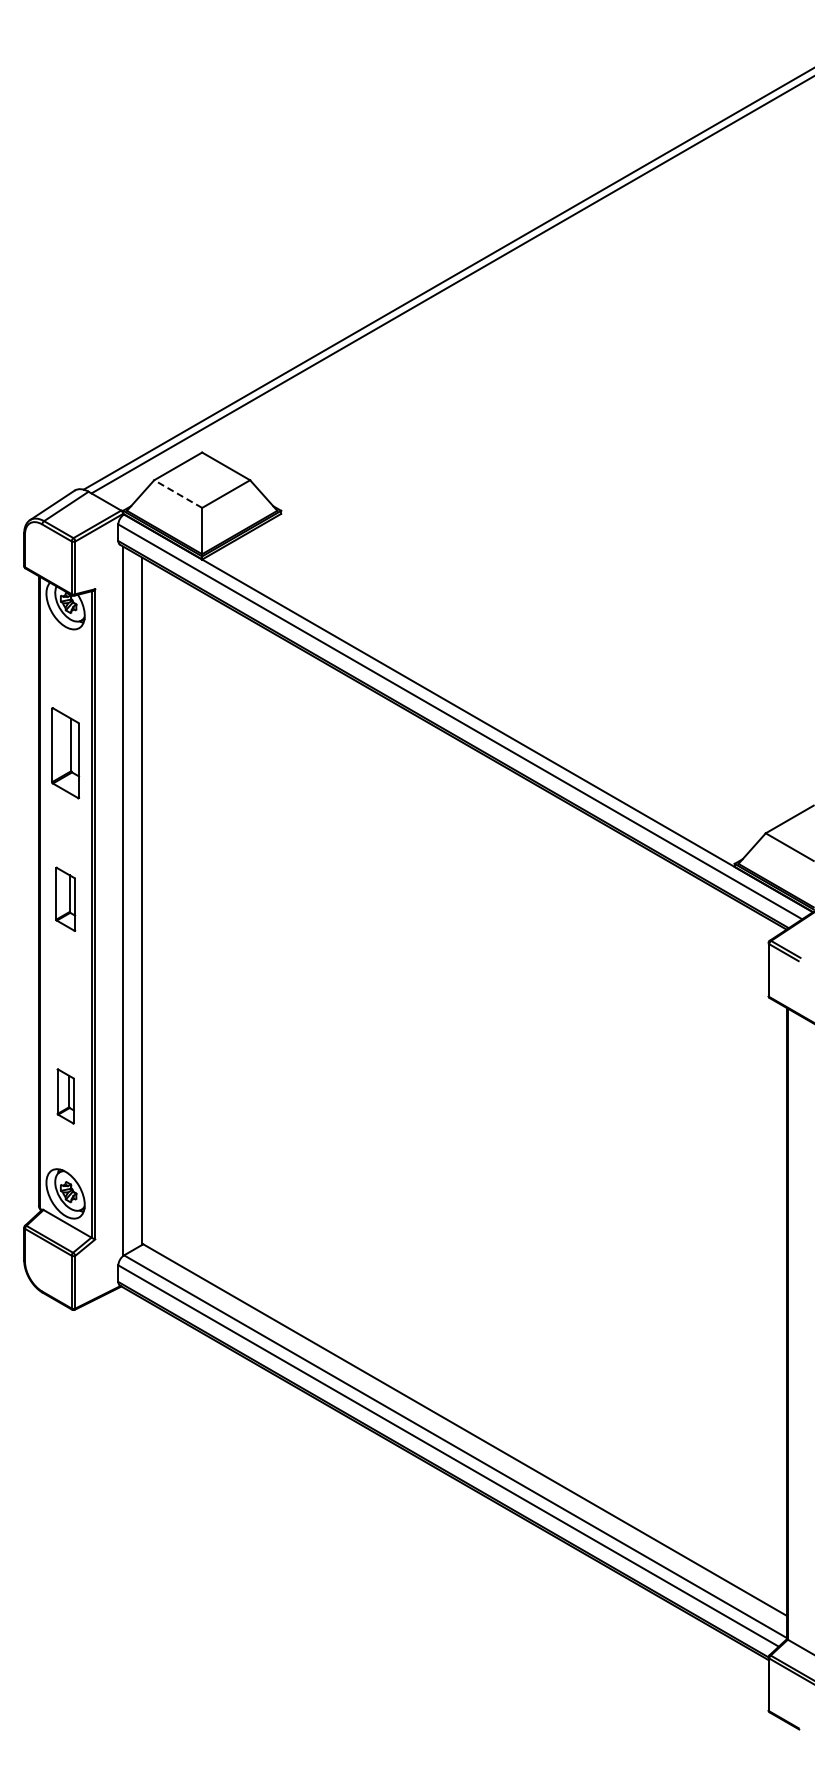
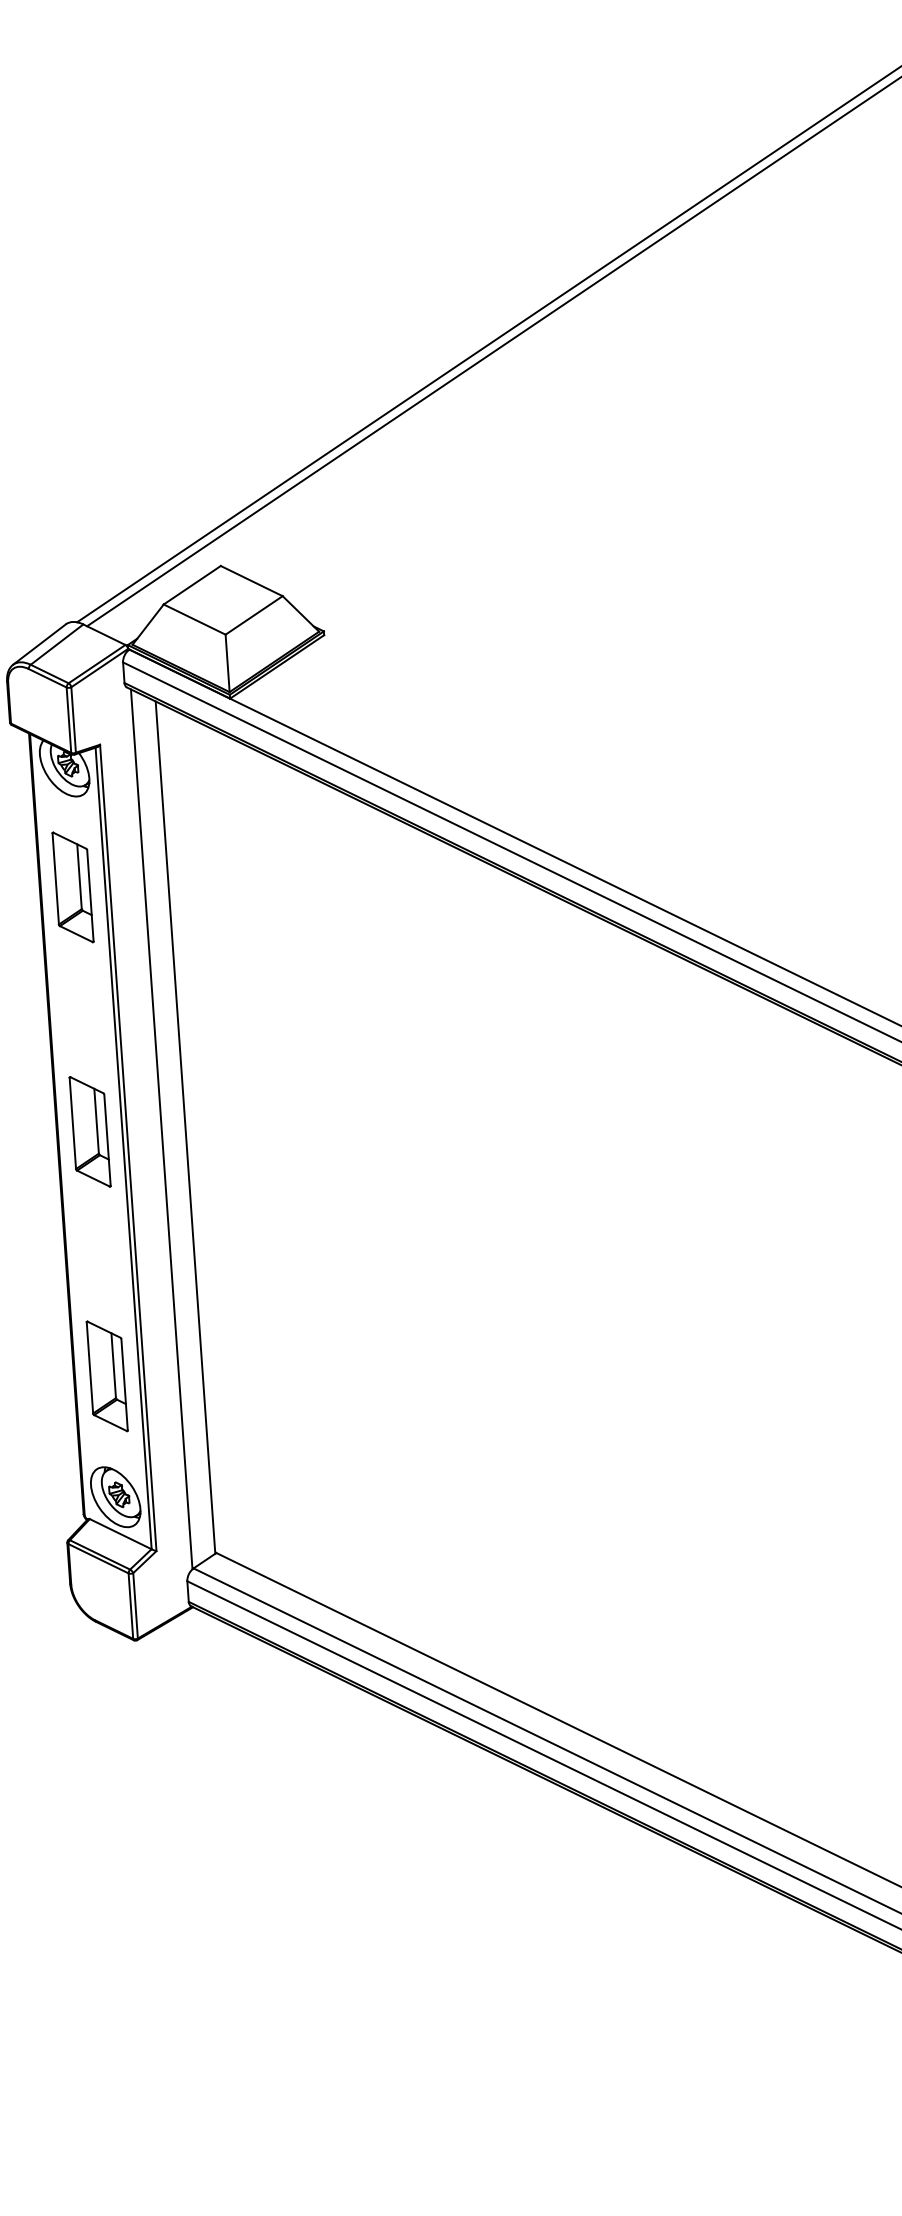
line: (178, 494) -> (195, 620), dashed -> solid
part: (65, 753) -> (72, 887), moved
part: (65, 899) -> (90, 1132), size x1.43
part: (65, 1096) -> (107, 1376), size x1.67

